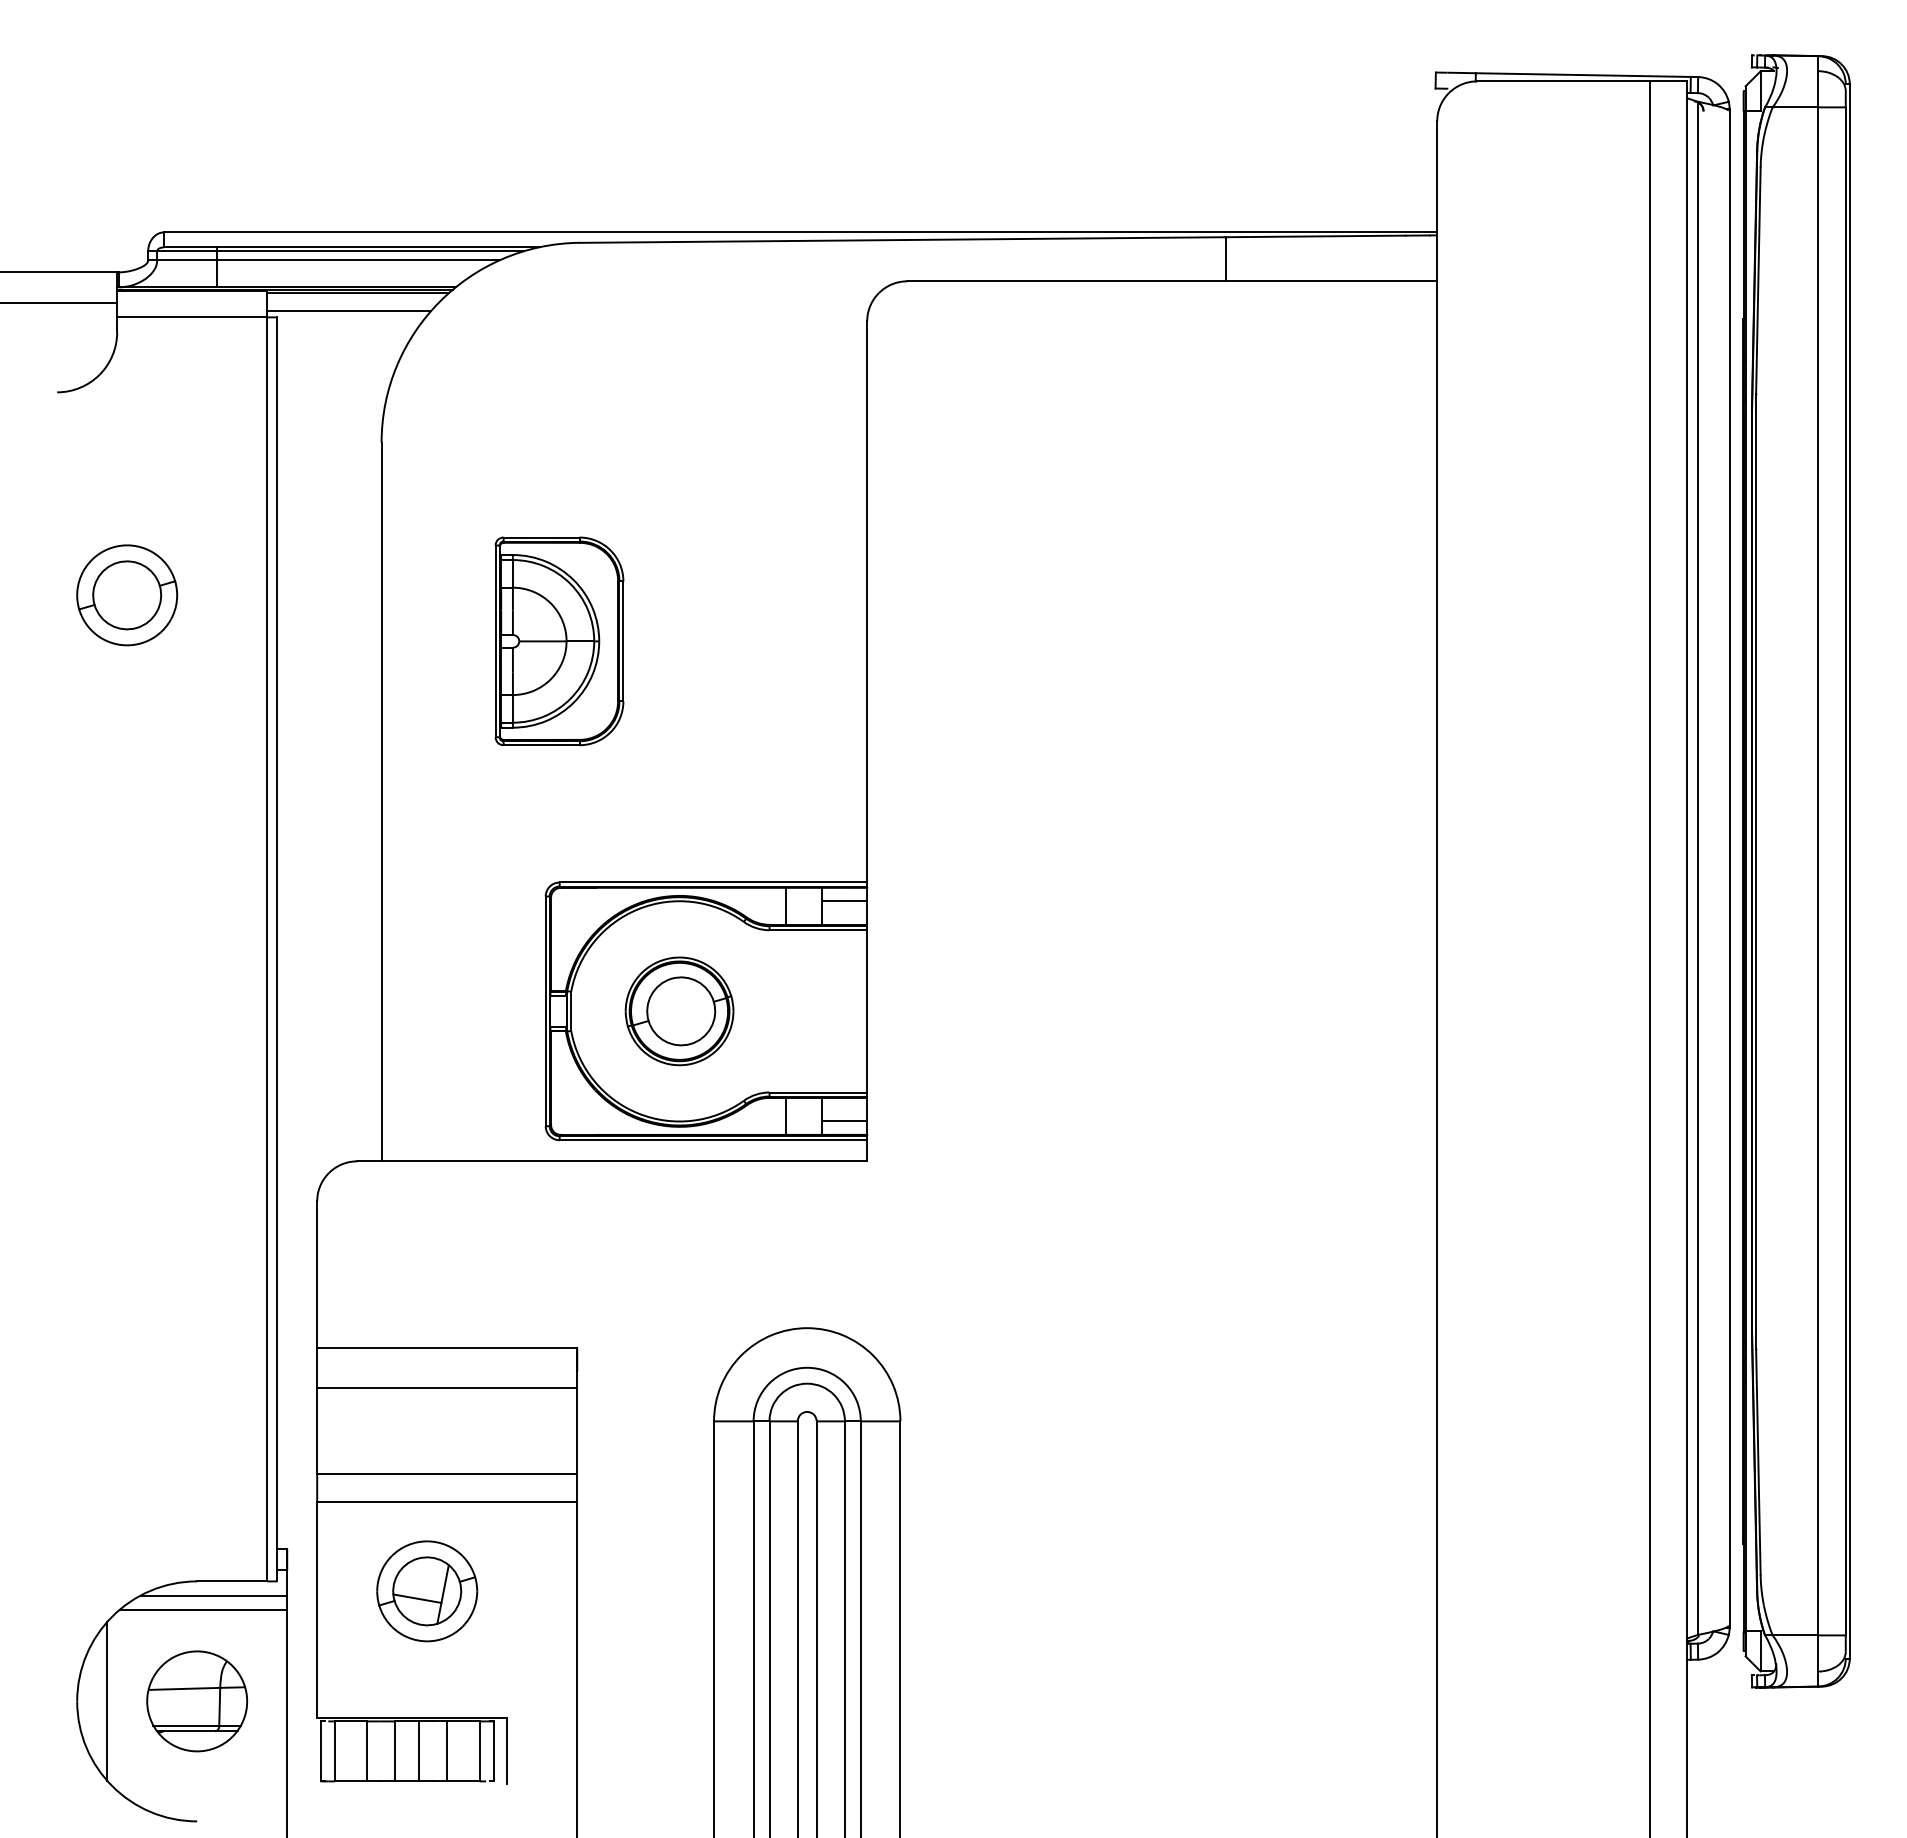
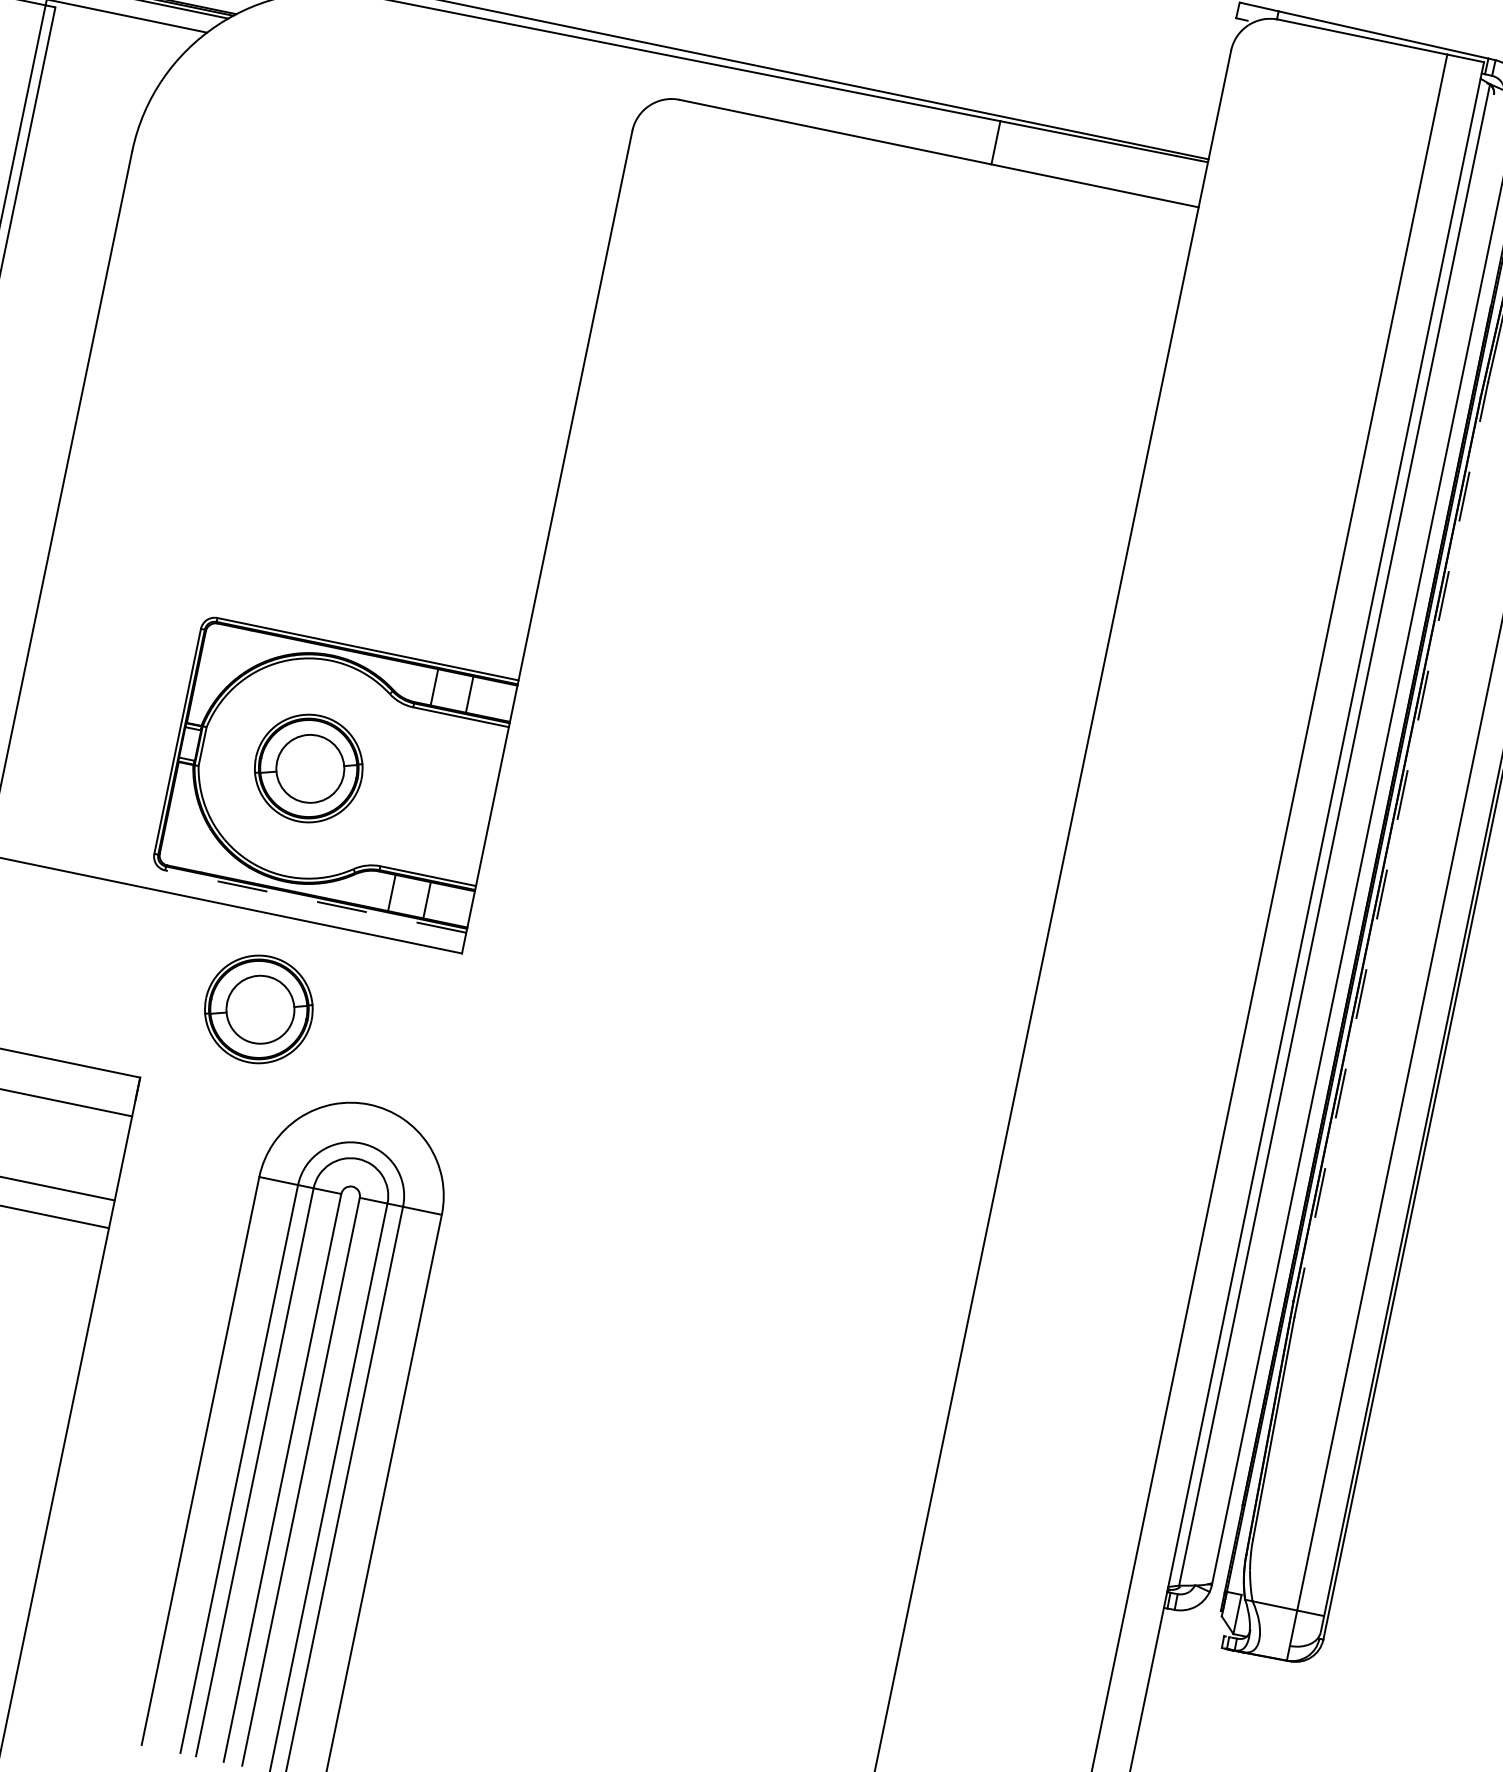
part: (559, 641) -> (266, 382), removed
line: (1756, 871) -> (1391, 849), solid -> dashed
line: (844, 901) -> (492, 694), removed
line: (844, 1121) -> (447, 909), removed
line: (713, 1140) -> (315, 901), solid -> dashed
part: (679, 1257) -> (258, 1009), added

